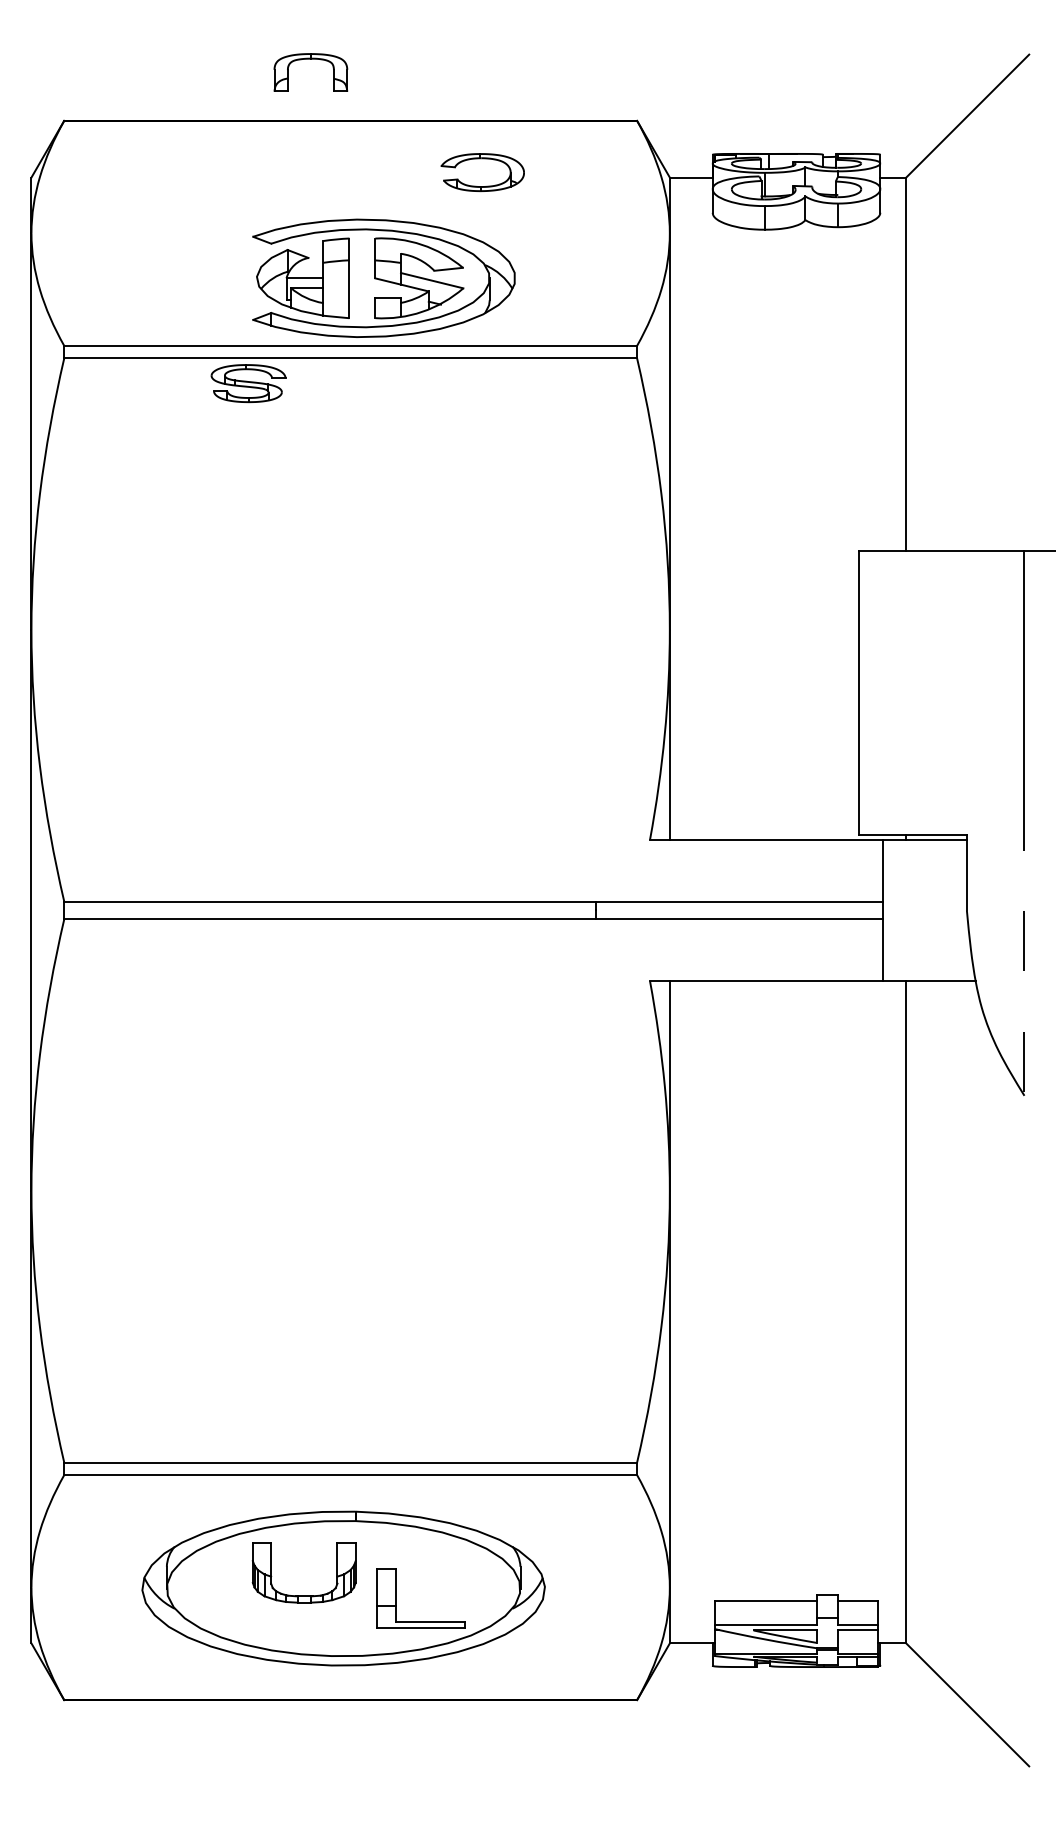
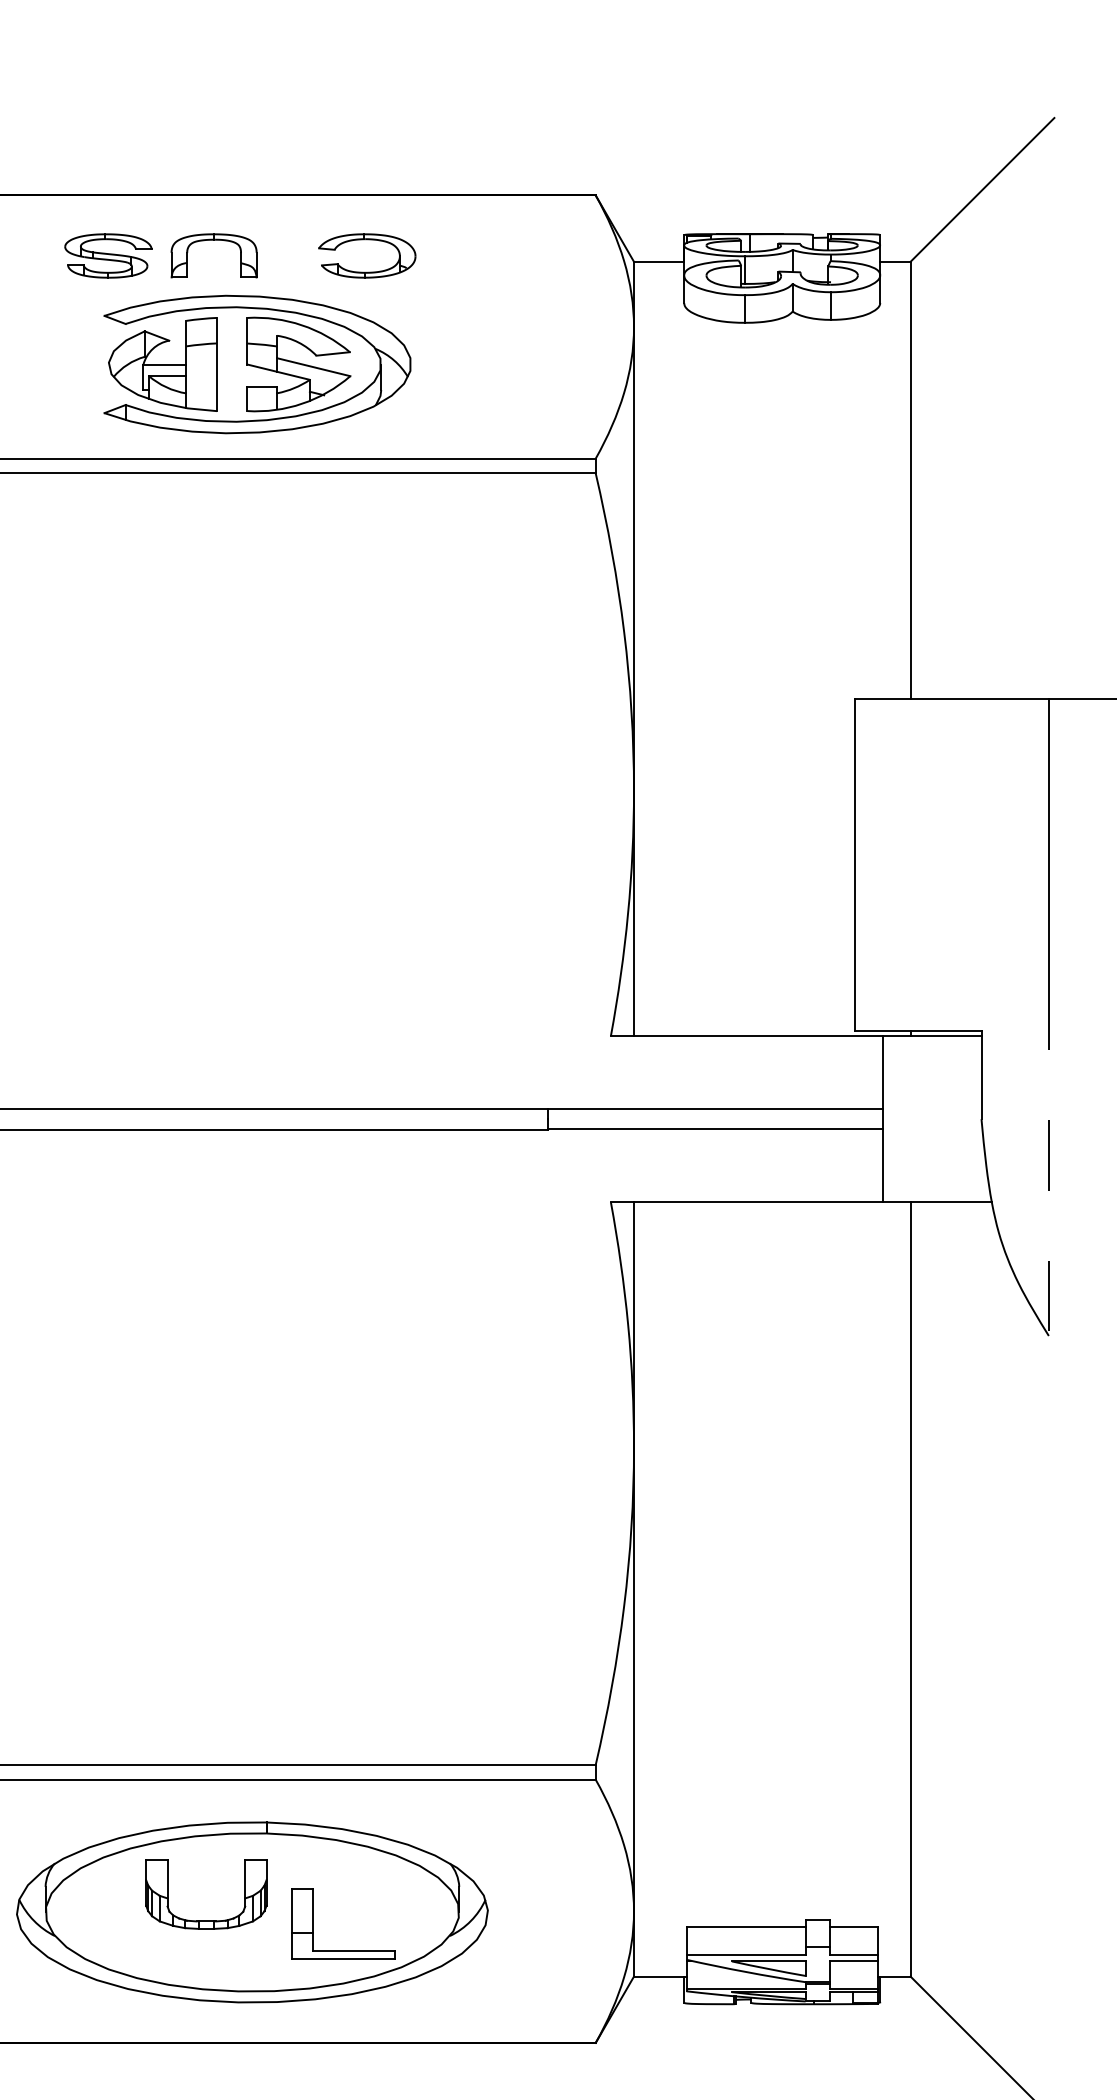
part: (310, 59) -> (213, 240), moved
part: (482, 159) -> (366, 240), moved
part: (383, 277) -> (256, 363), moved
part: (248, 383) -> (108, 255), moved

